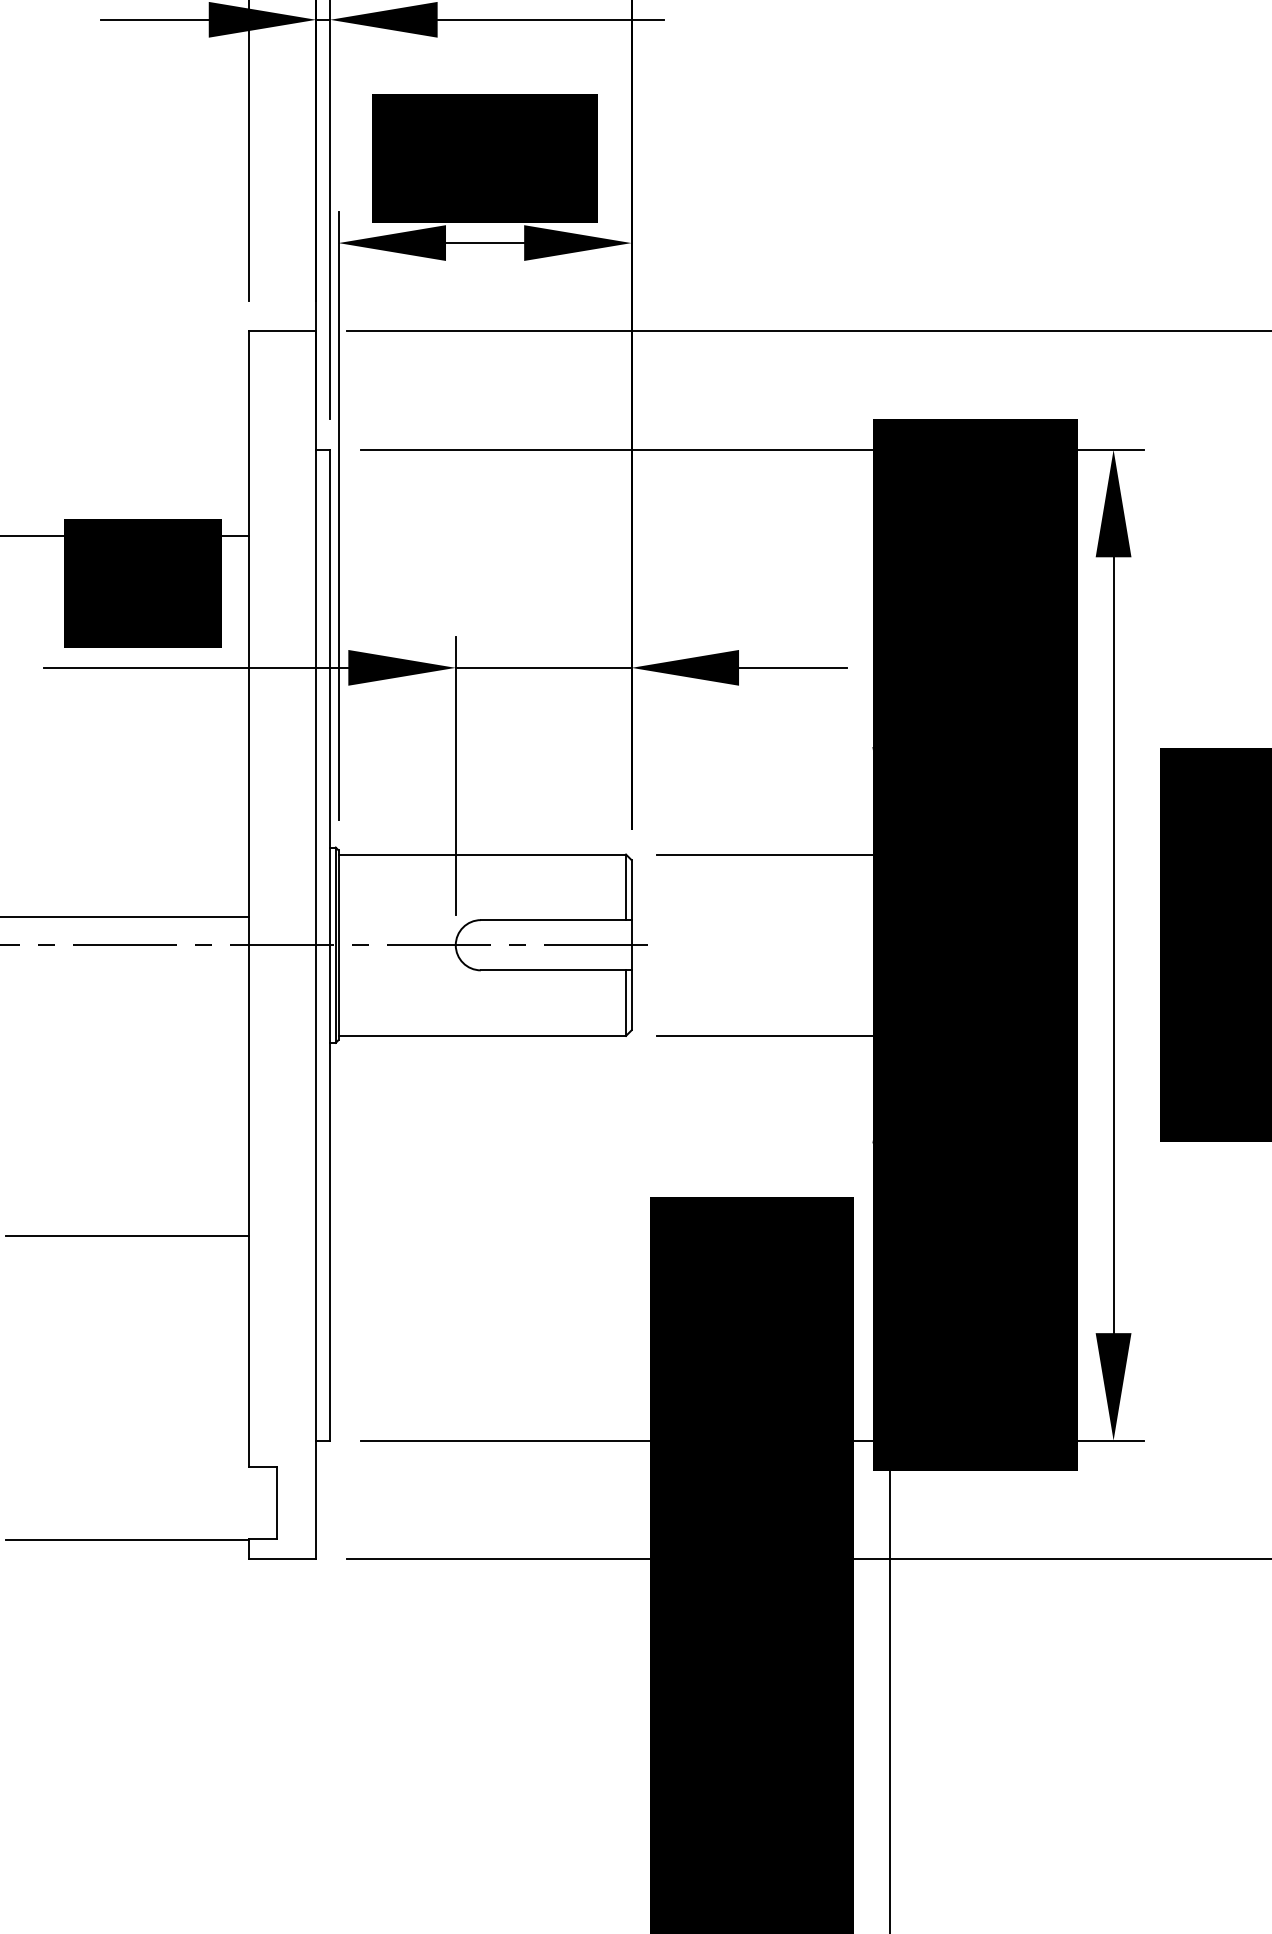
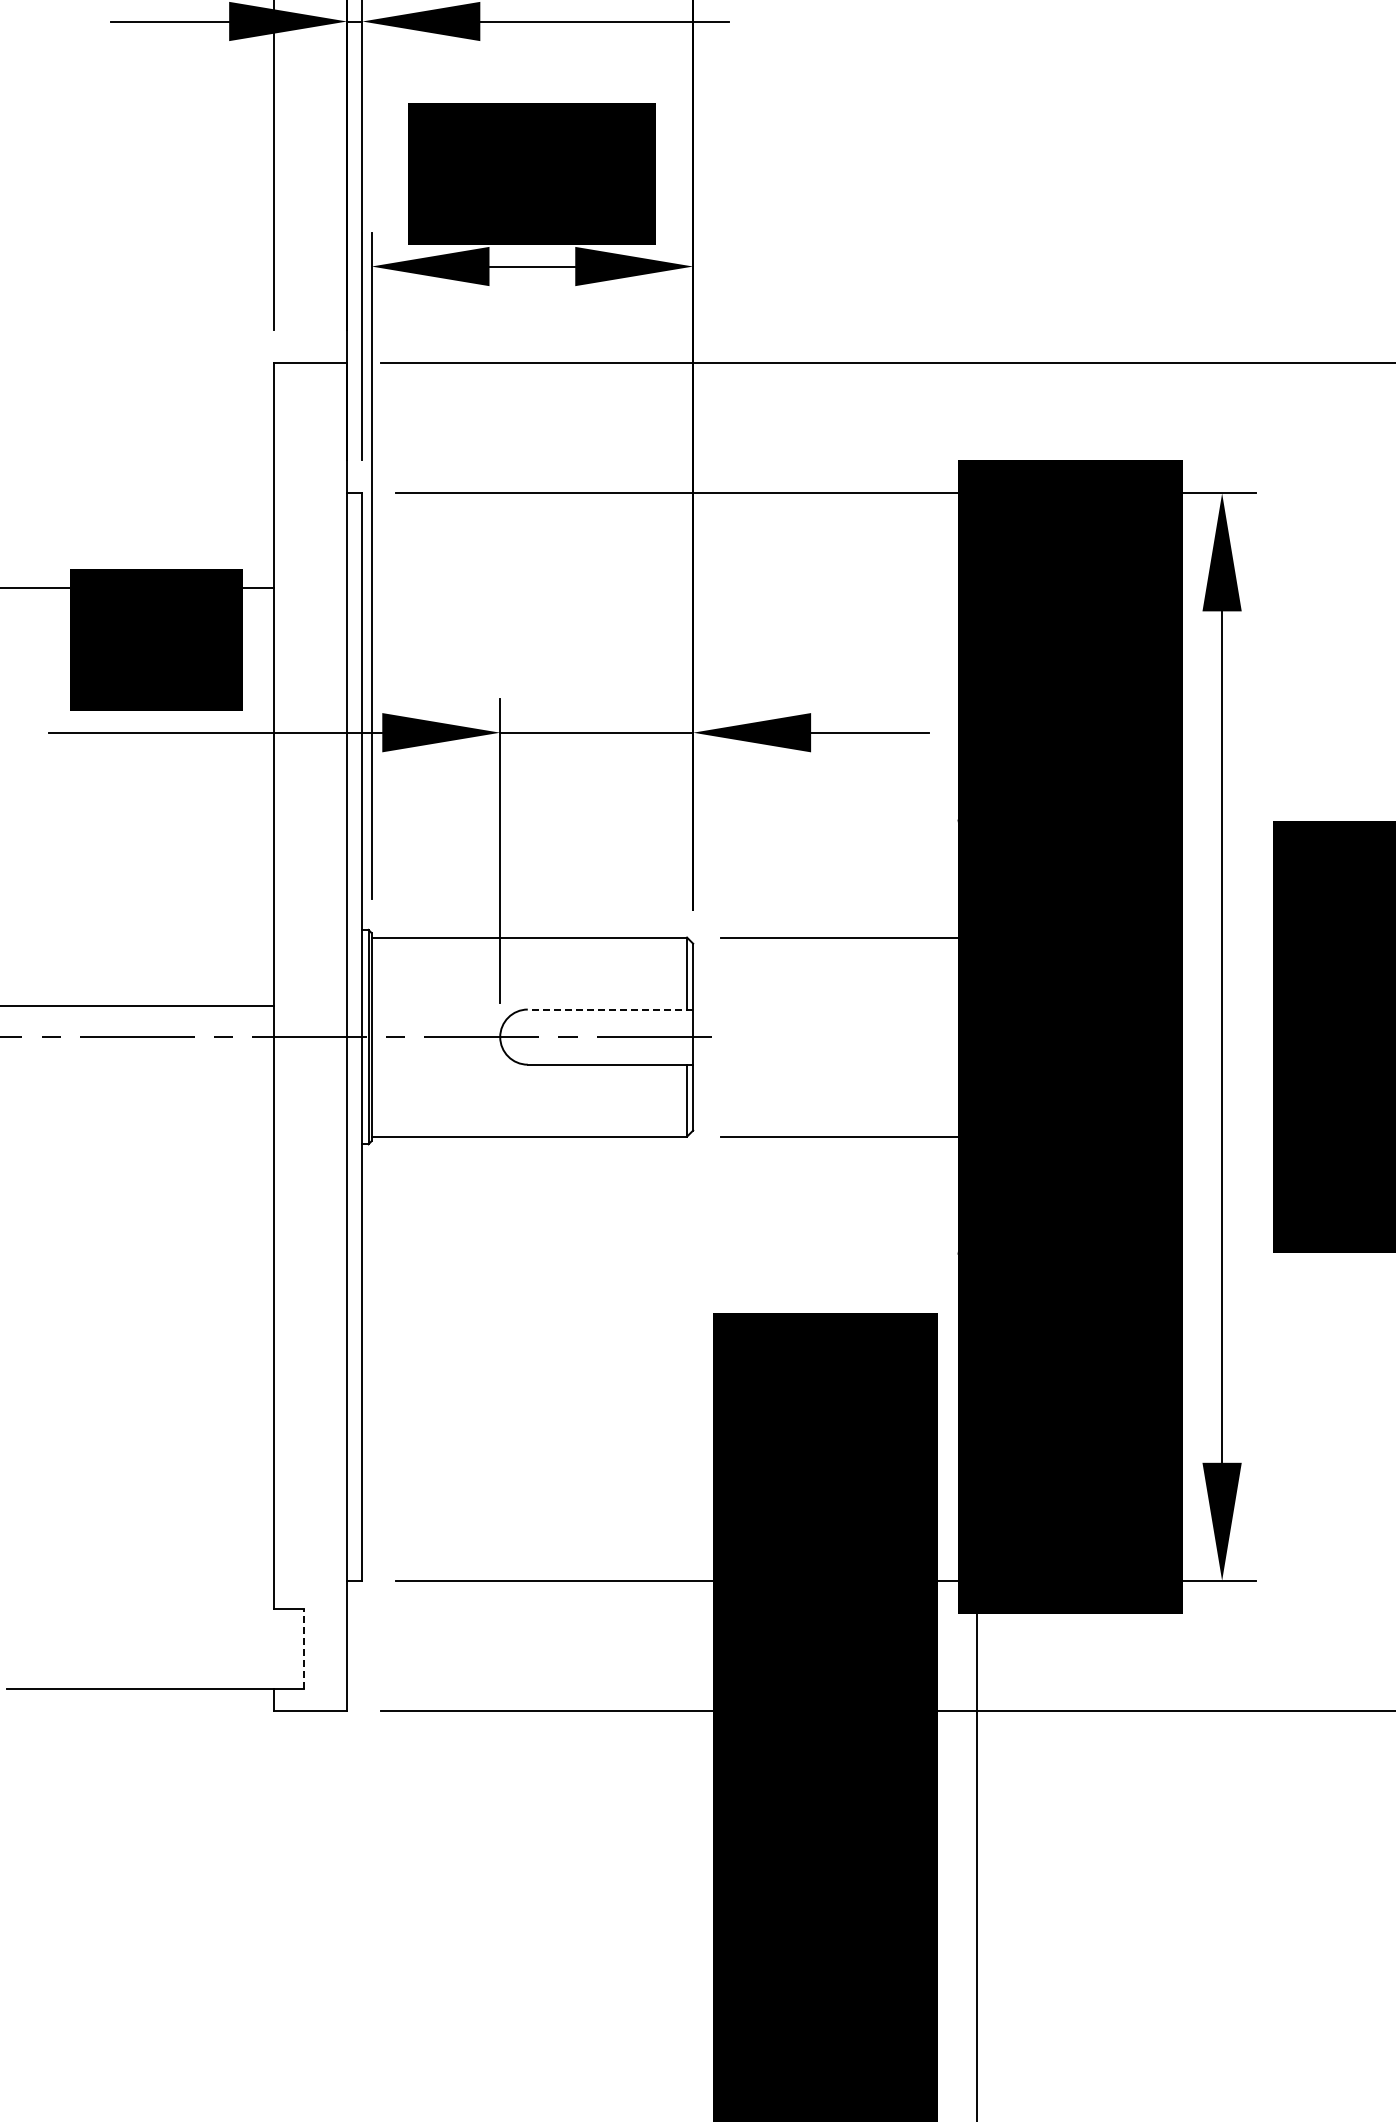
line: (556, 920) -> (610, 1009), solid -> dashed
line: (128, 1236) -> (140, 1356), removed
line: (277, 1503) -> (304, 1649), solid -> dashed

